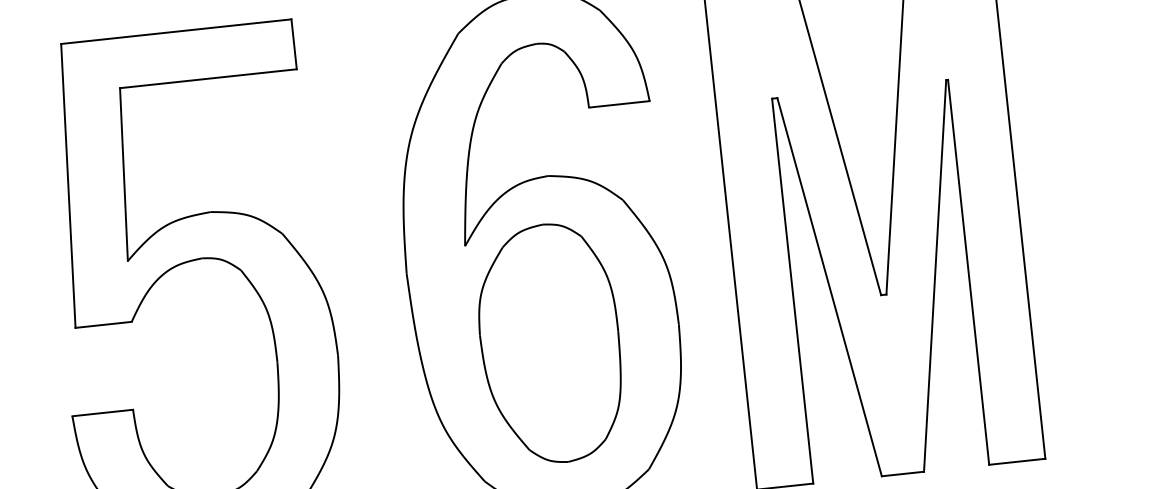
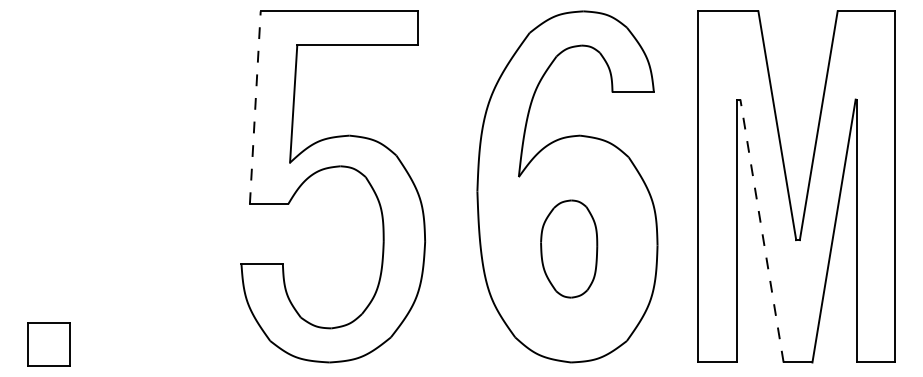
line: (68, 185) -> (255, 107), solid -> dashed
line: (828, 286) -> (761, 230), solid -> dashed
part: (548, 343) -> (568, 248), size x0.6

